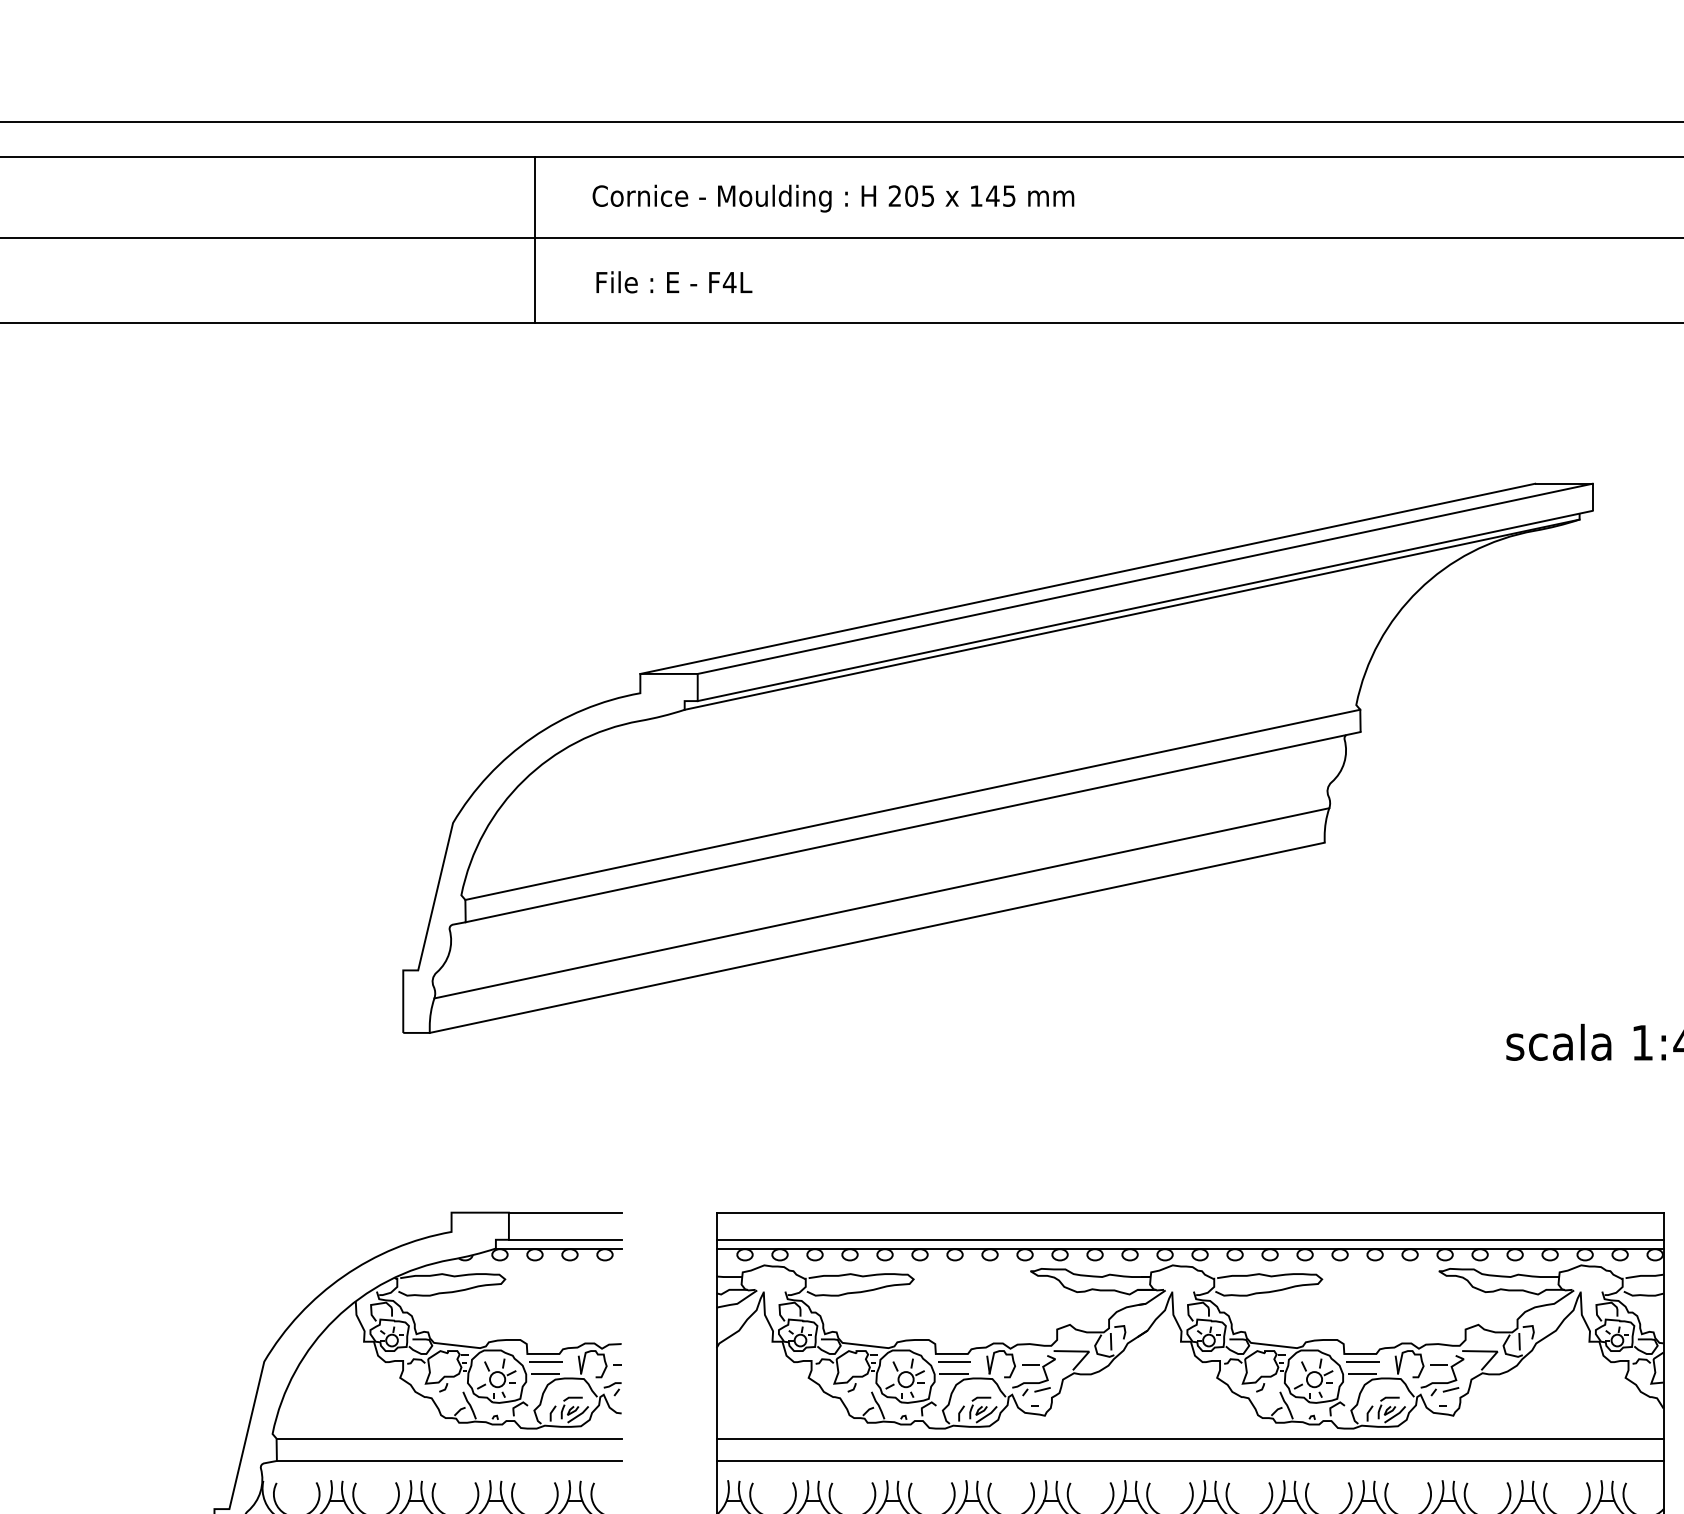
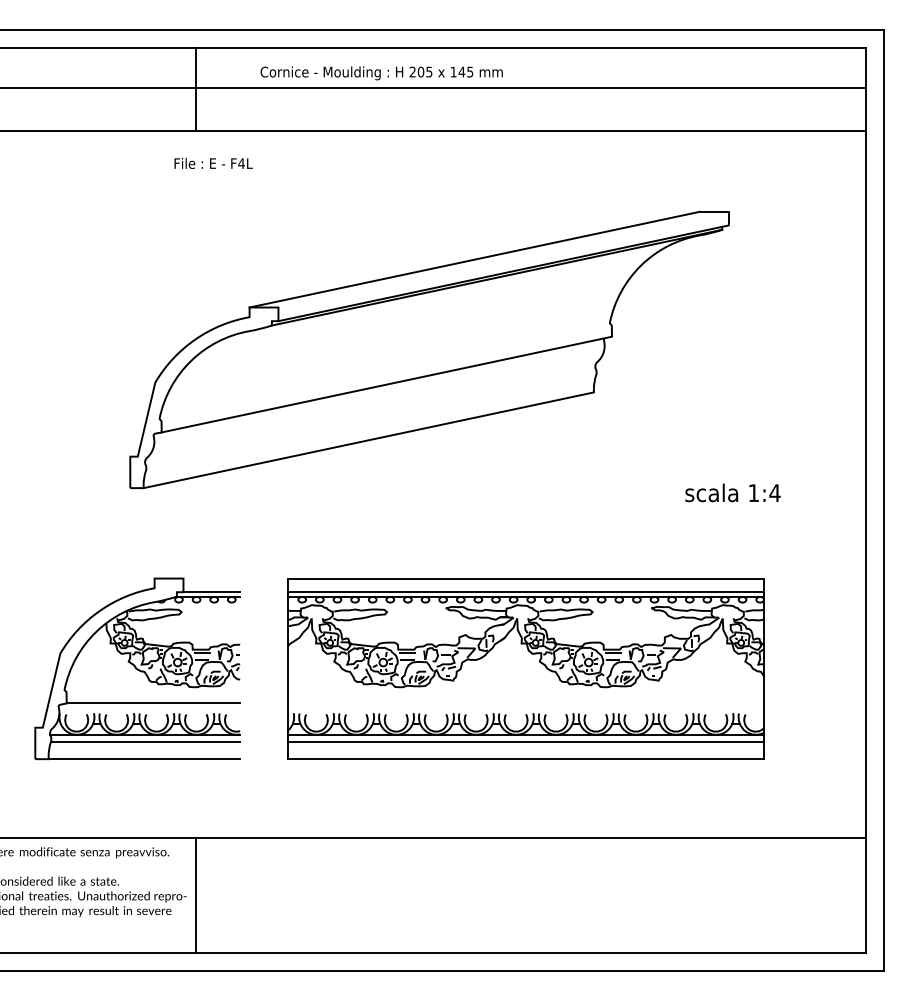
text: (832, 198) -> (381, 73), moved
text: (673, 280) -> (213, 162), moved
line: (1144, 578) -> (503, 259), removed
line: (912, 805) -> (386, 373), removed
line: (880, 902) -> (370, 422), removed
line: (564, 1212) -> (211, 578), removed
line: (449, 1439) -> (153, 692), removed
line: (1188, 1439) -> (525, 692), removed
line: (1188, 1460) -> (525, 703), removed

